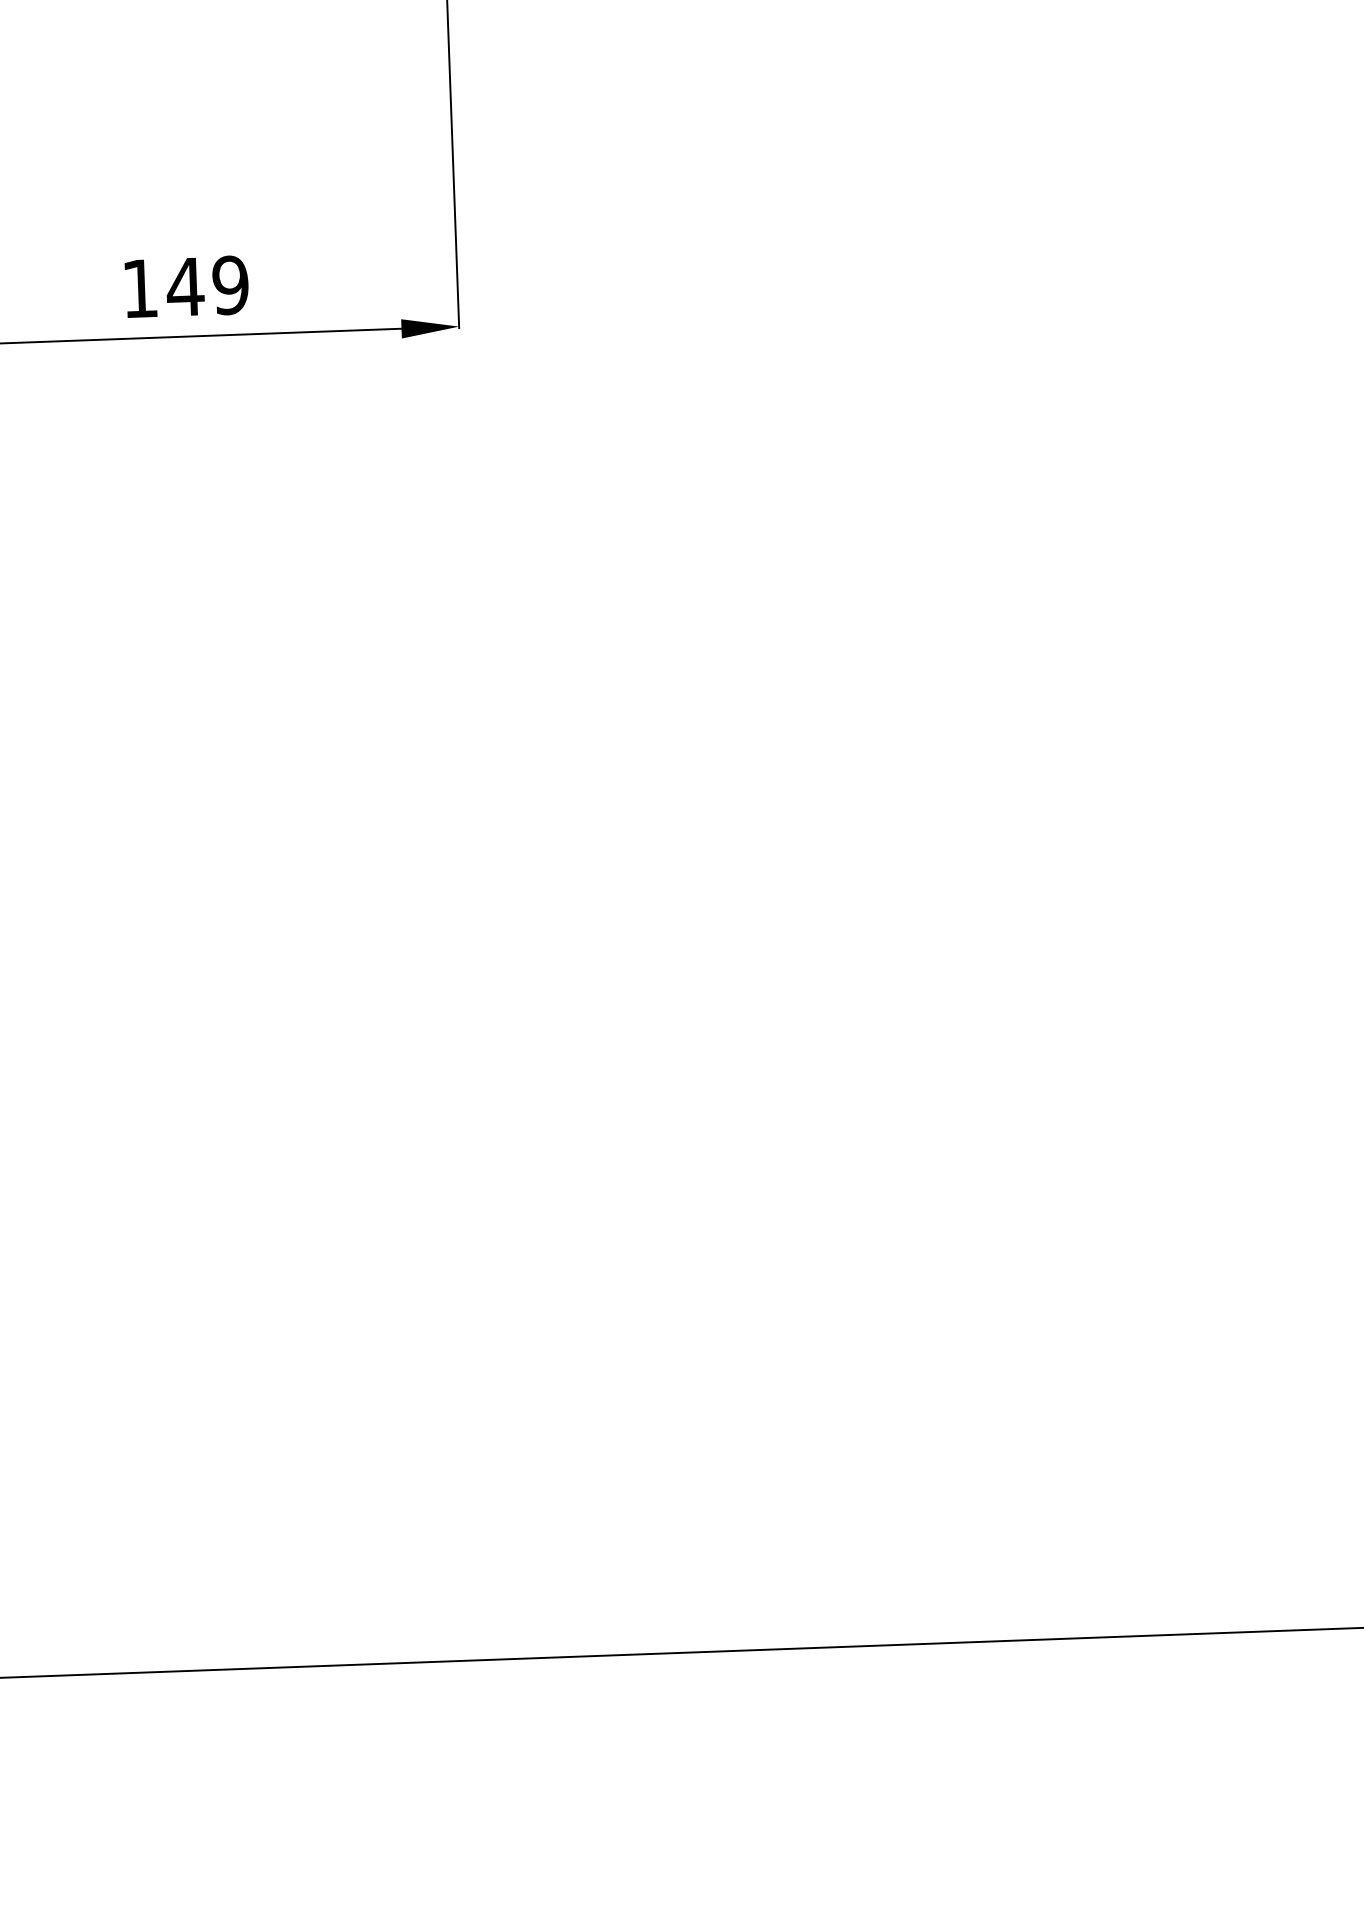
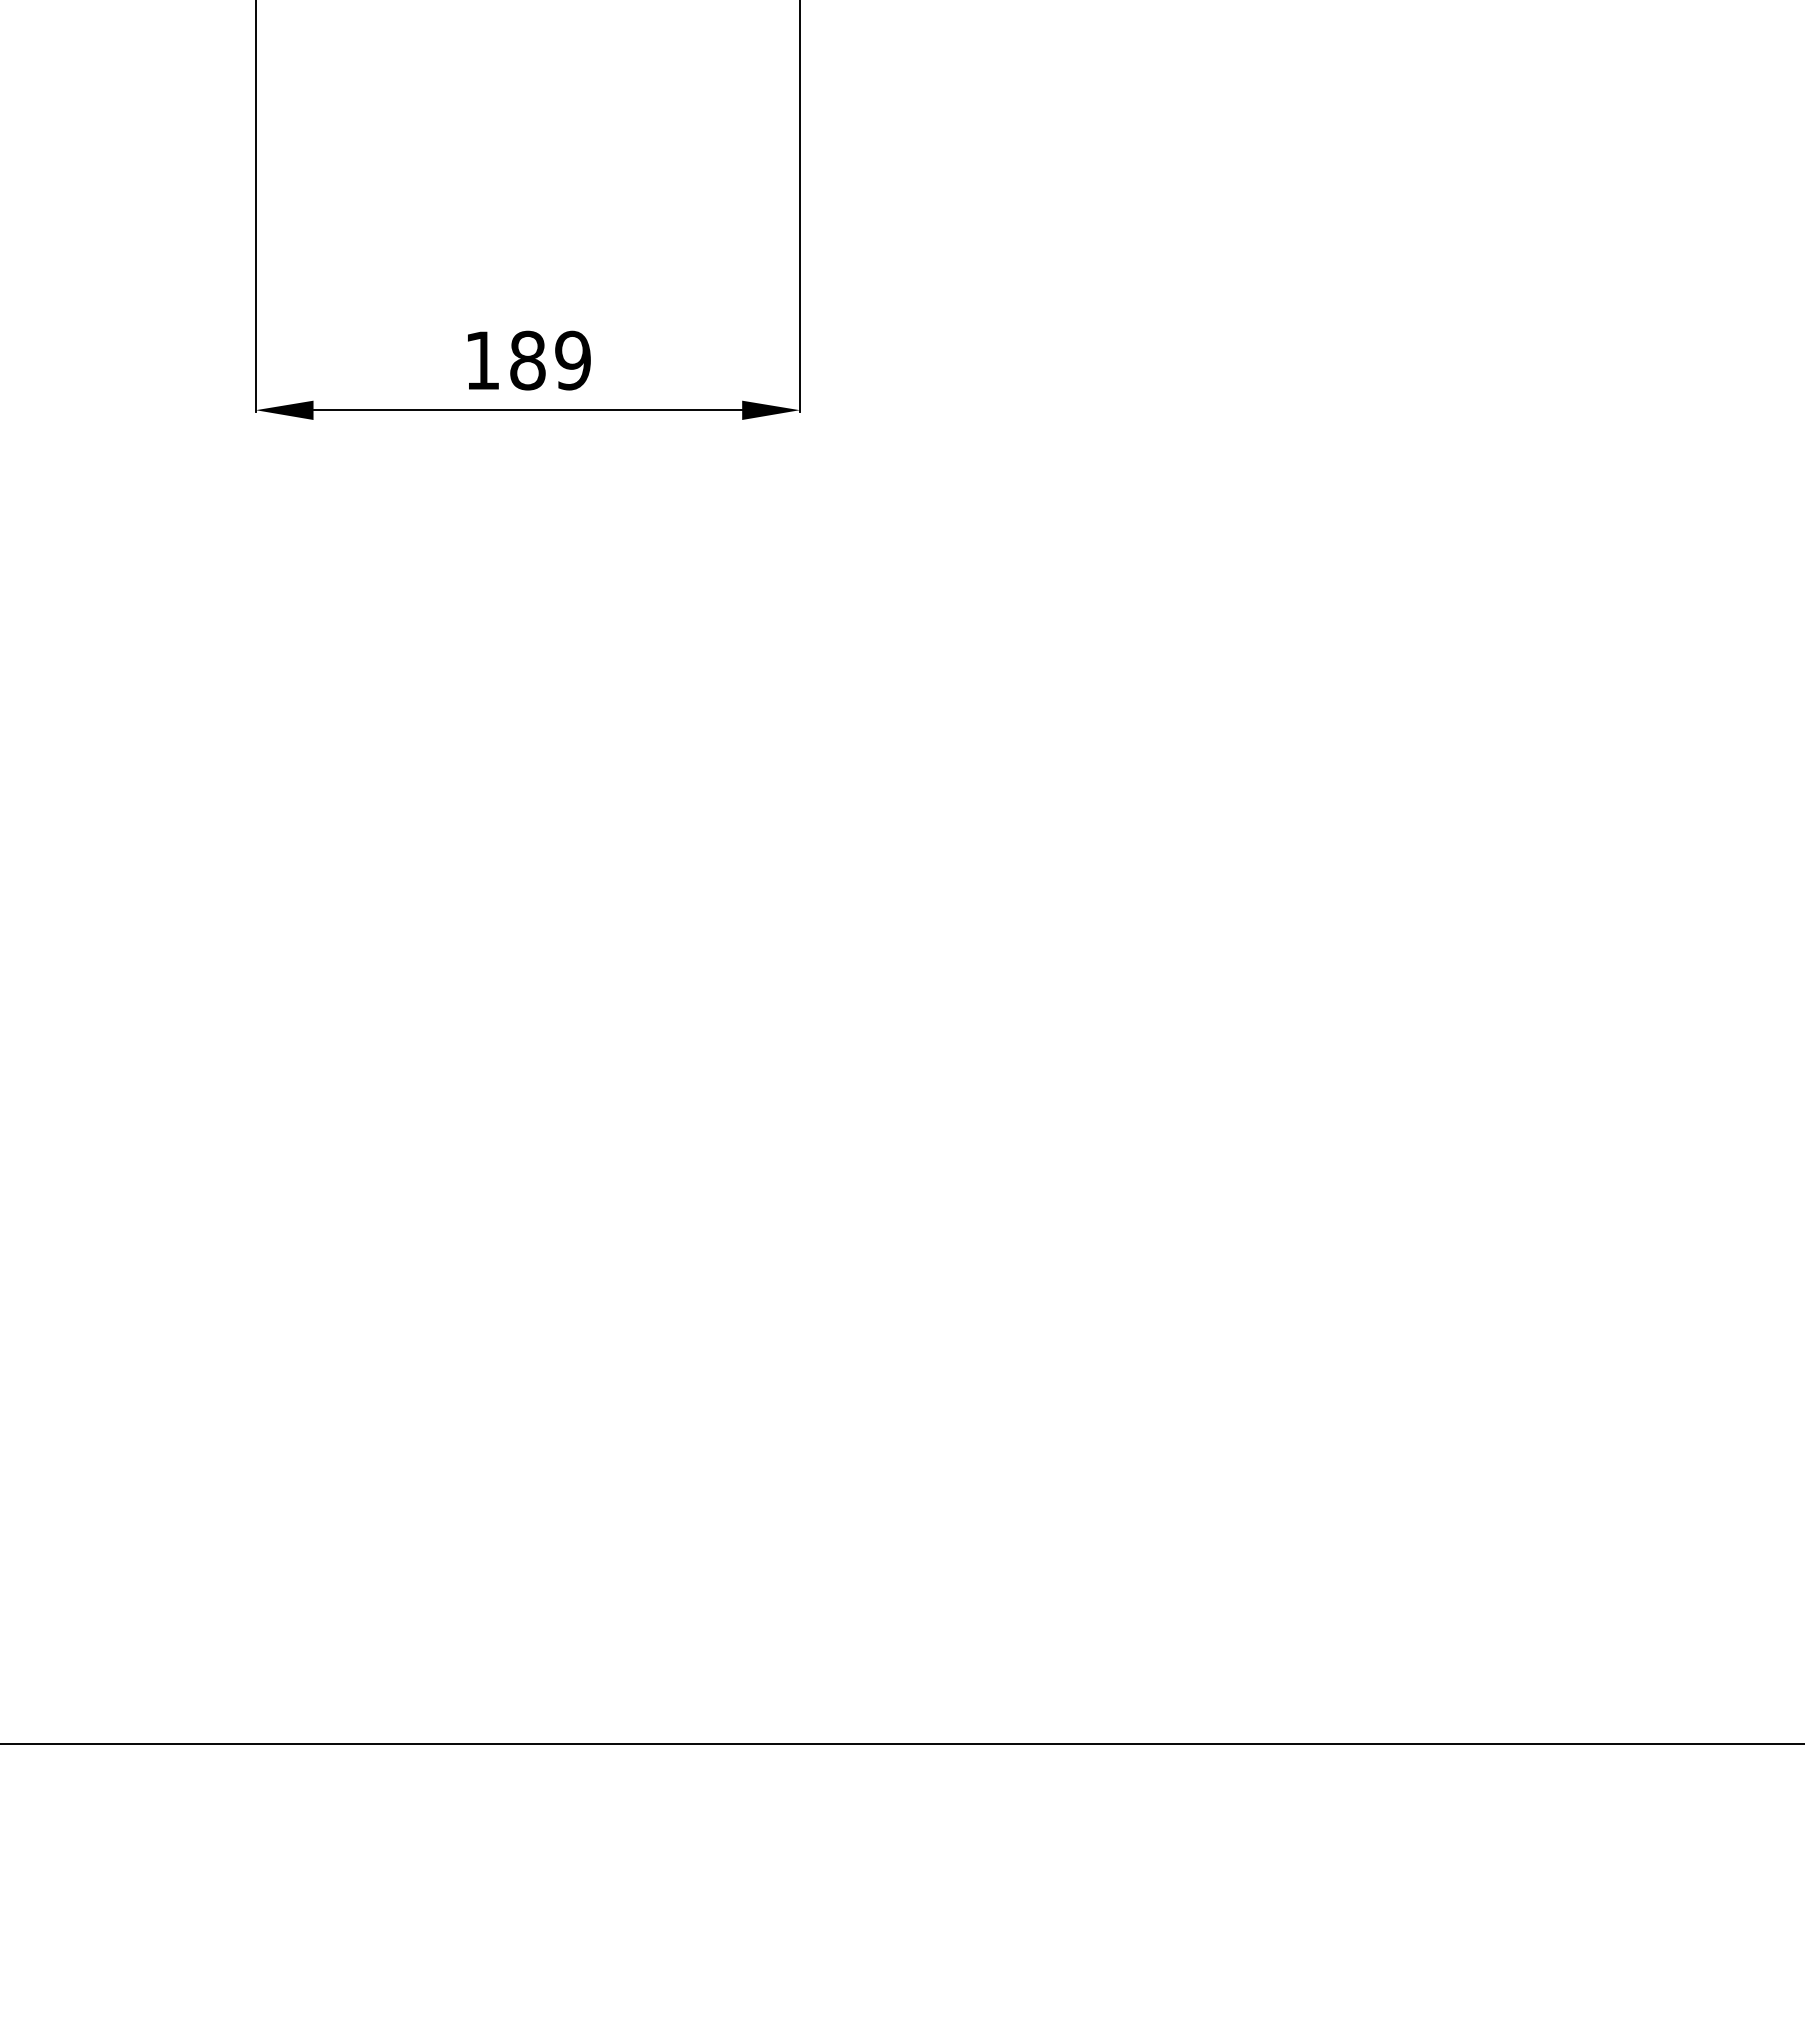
text: (185, 286) -> (527, 360), 149 -> 189

